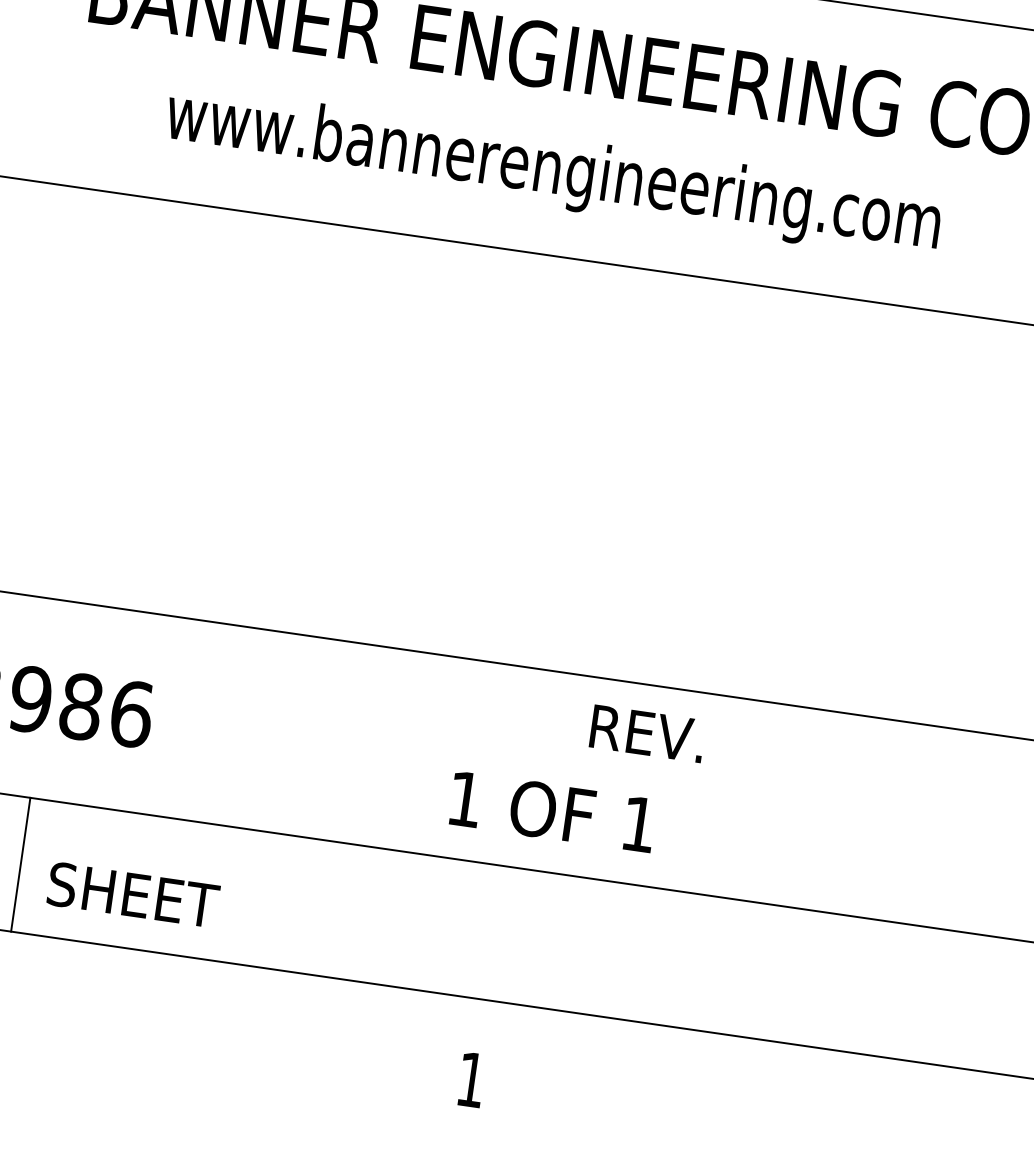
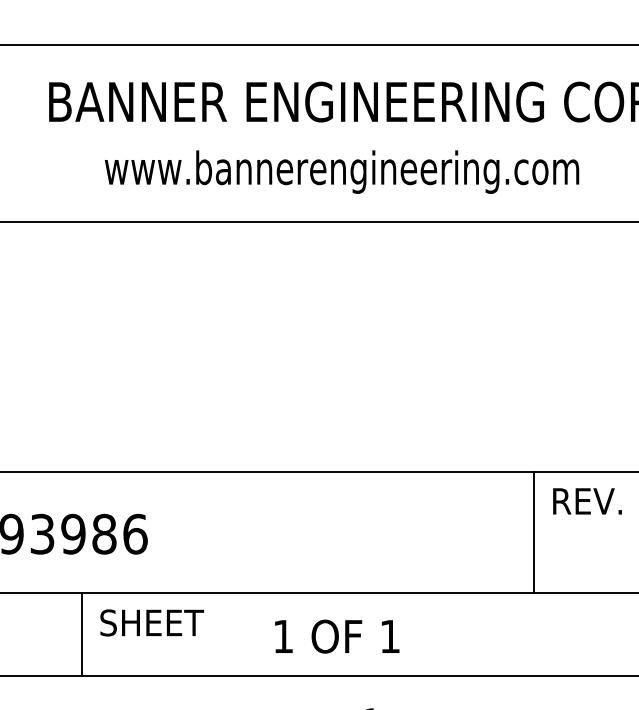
text: (647, 734) -> (587, 501), moved
line: (780, 804) -> (533, 532), added
text: (553, 811) -> (337, 636), moved
text: (132, 894) -> (151, 622), moved

